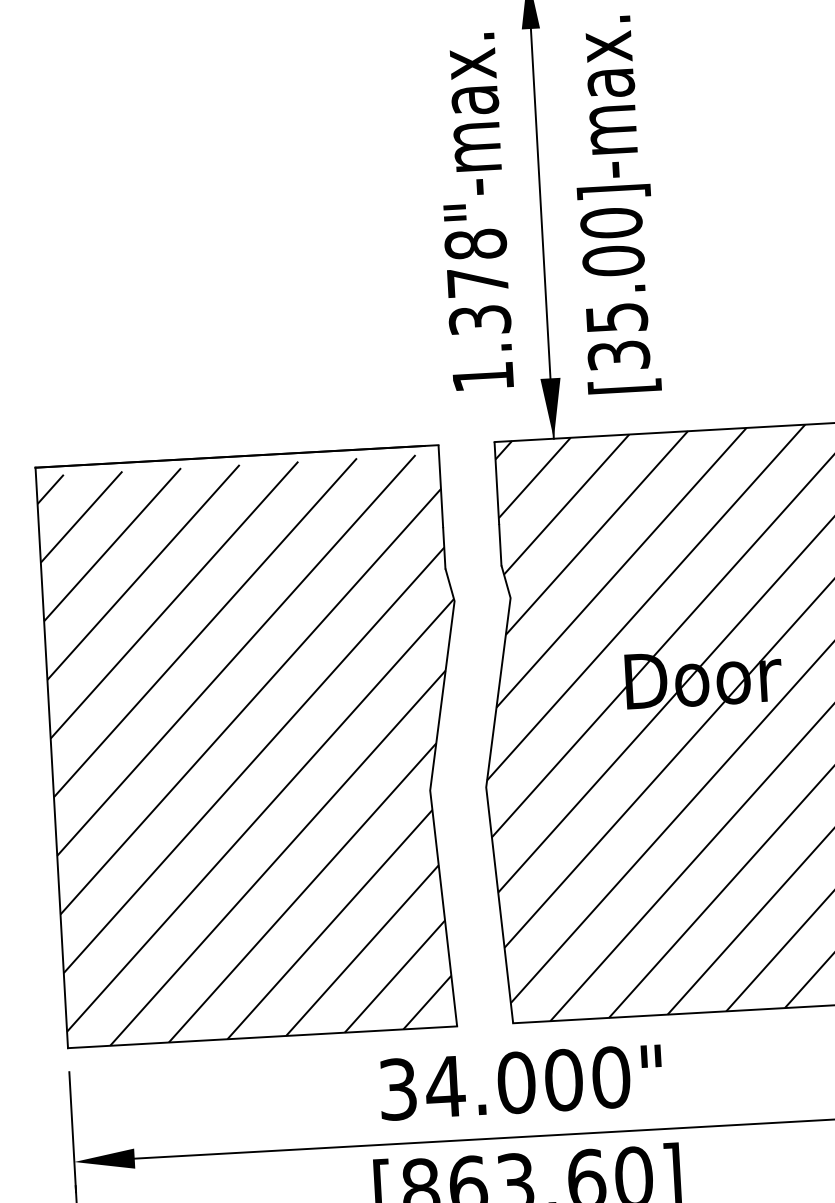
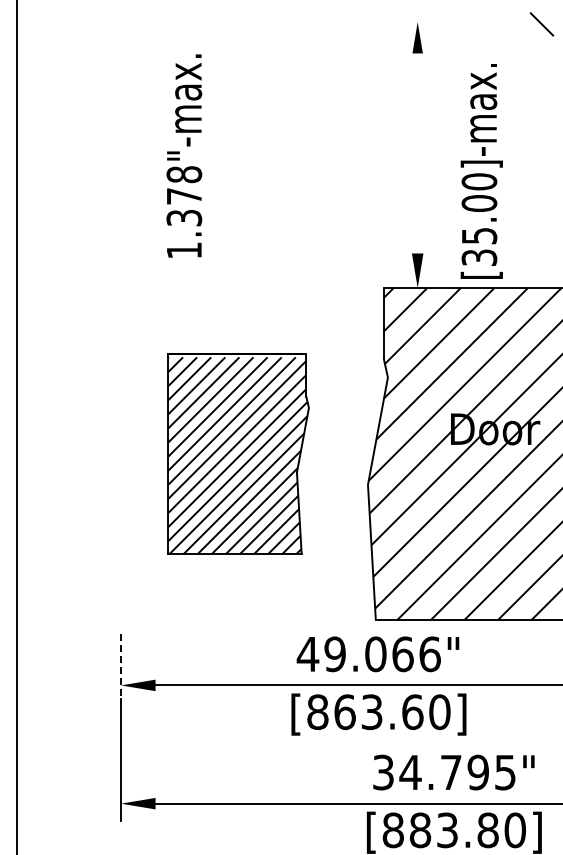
text: (614, 204) -> (481, 171), moved
text: (474, 210) -> (184, 155), moved
line: (542, 233) -> (417, 170), removed
part: (256, 745) -> (238, 453), size x0.6
text: (503, 1083) -> (368, 654), 34.000" -> 49.066"
line: (73, 1132) -> (121, 668), solid -> dashed

